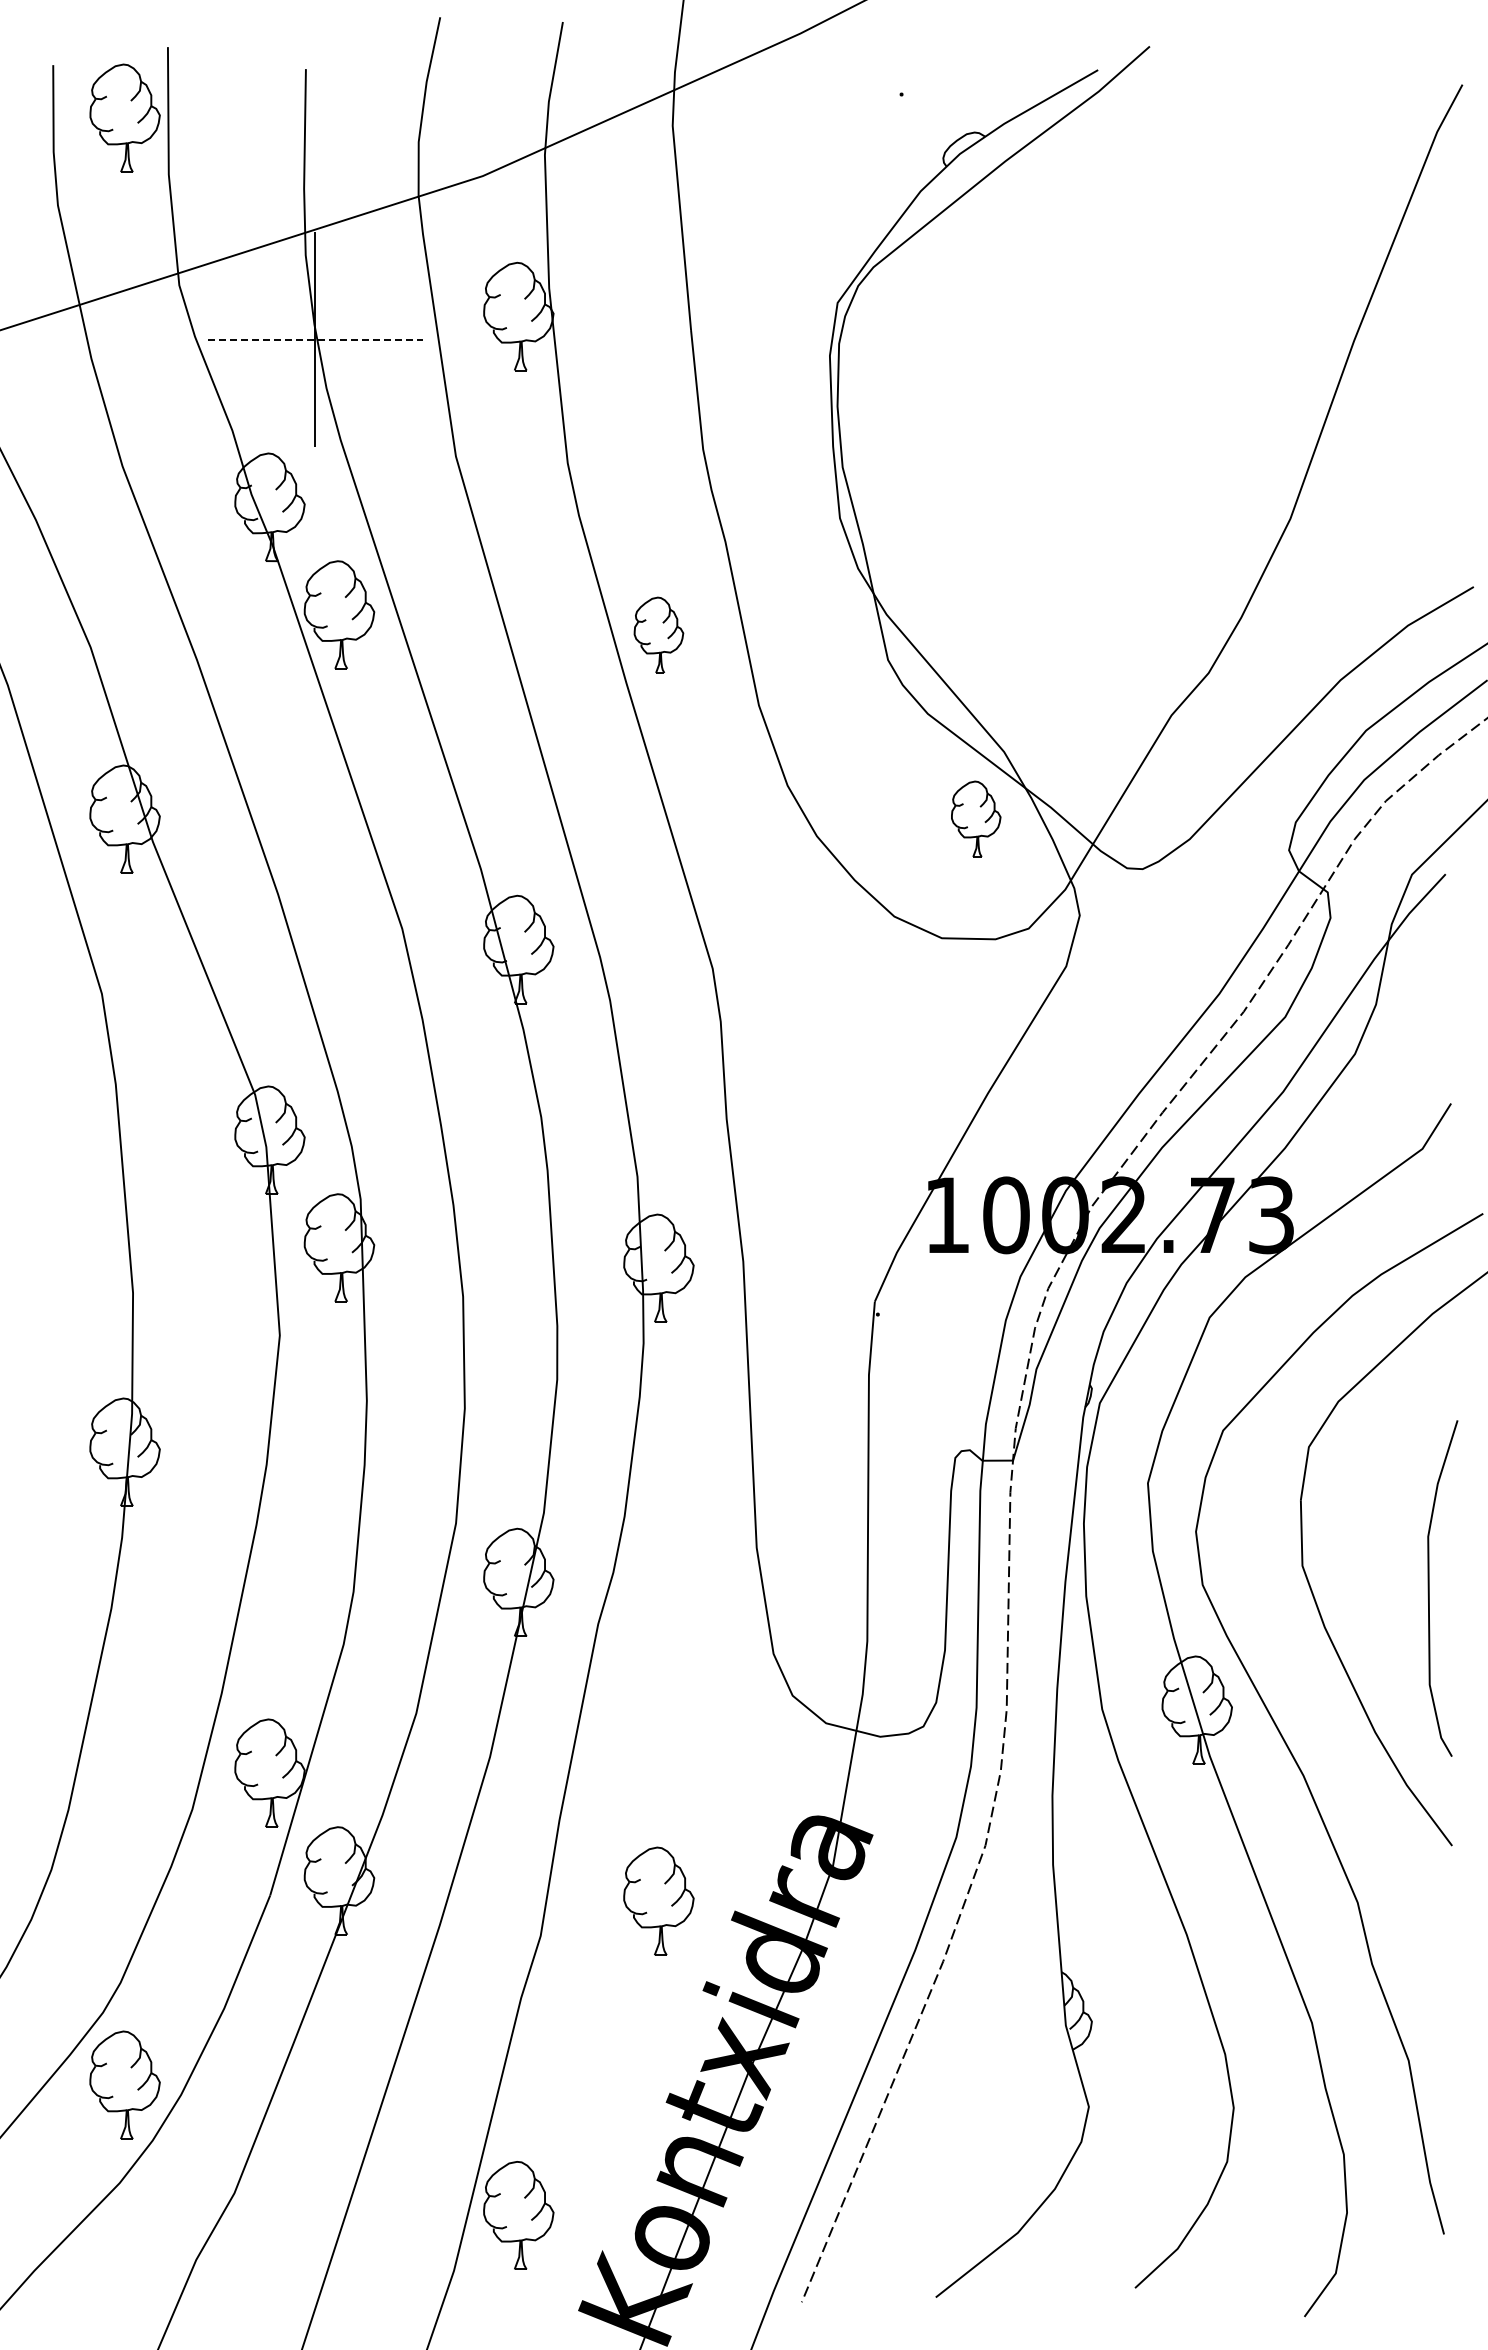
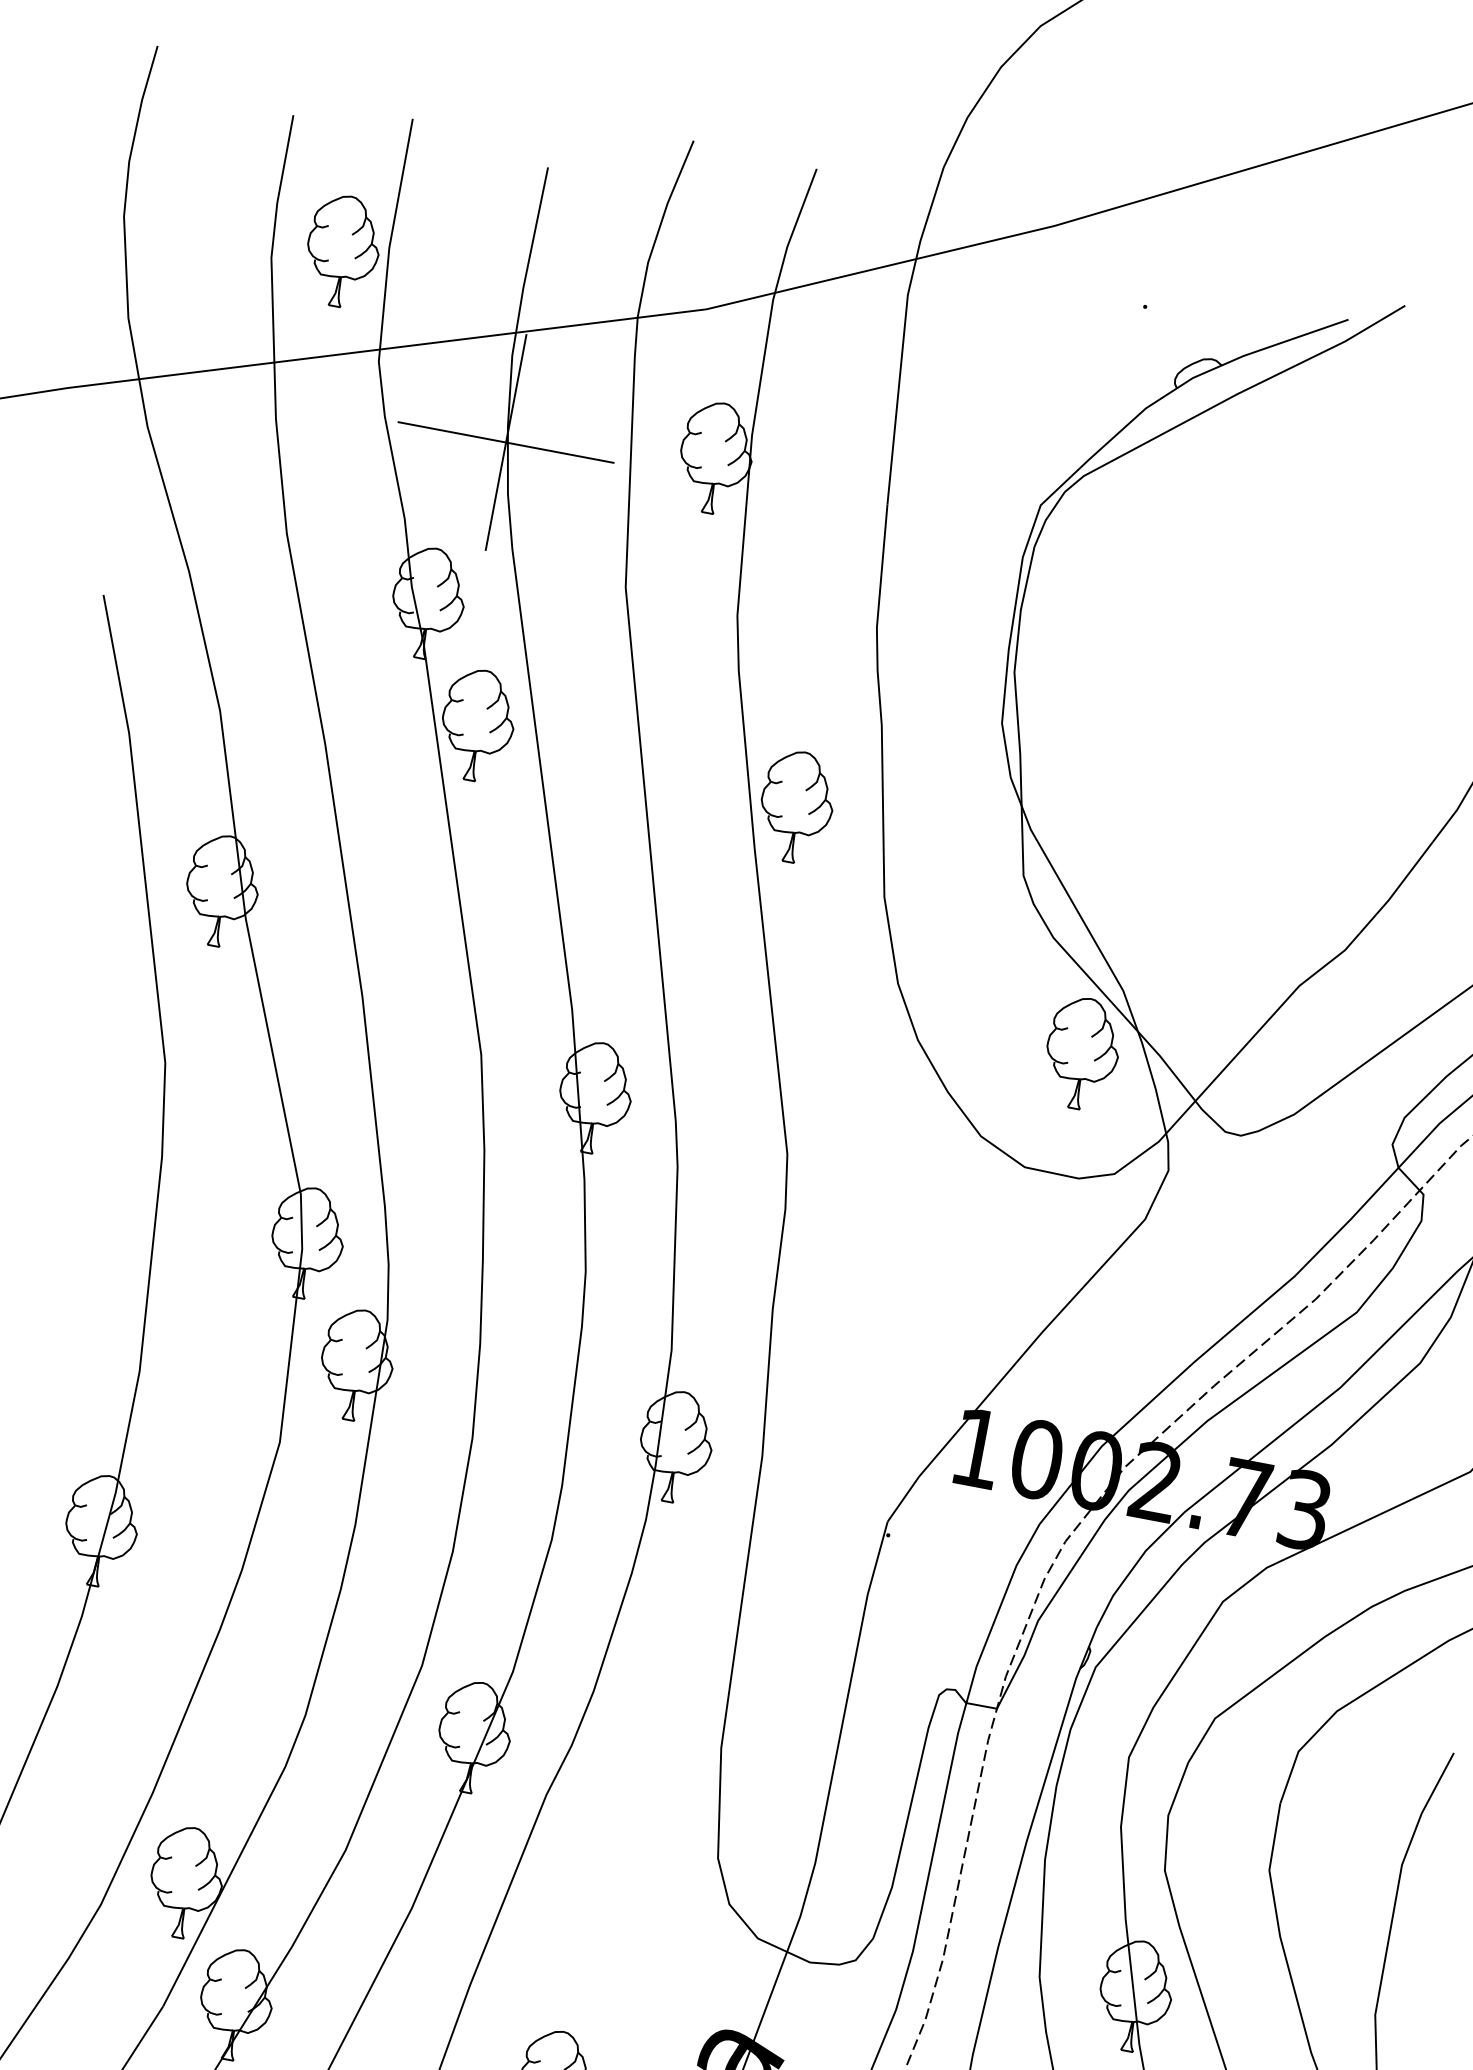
part: (124, 117) -> (342, 250), moved
line: (315, 339) -> (506, 442), dashed -> solid
part: (658, 634) -> (796, 806), size x1.43
part: (975, 818) -> (1081, 1052), size x1.43

